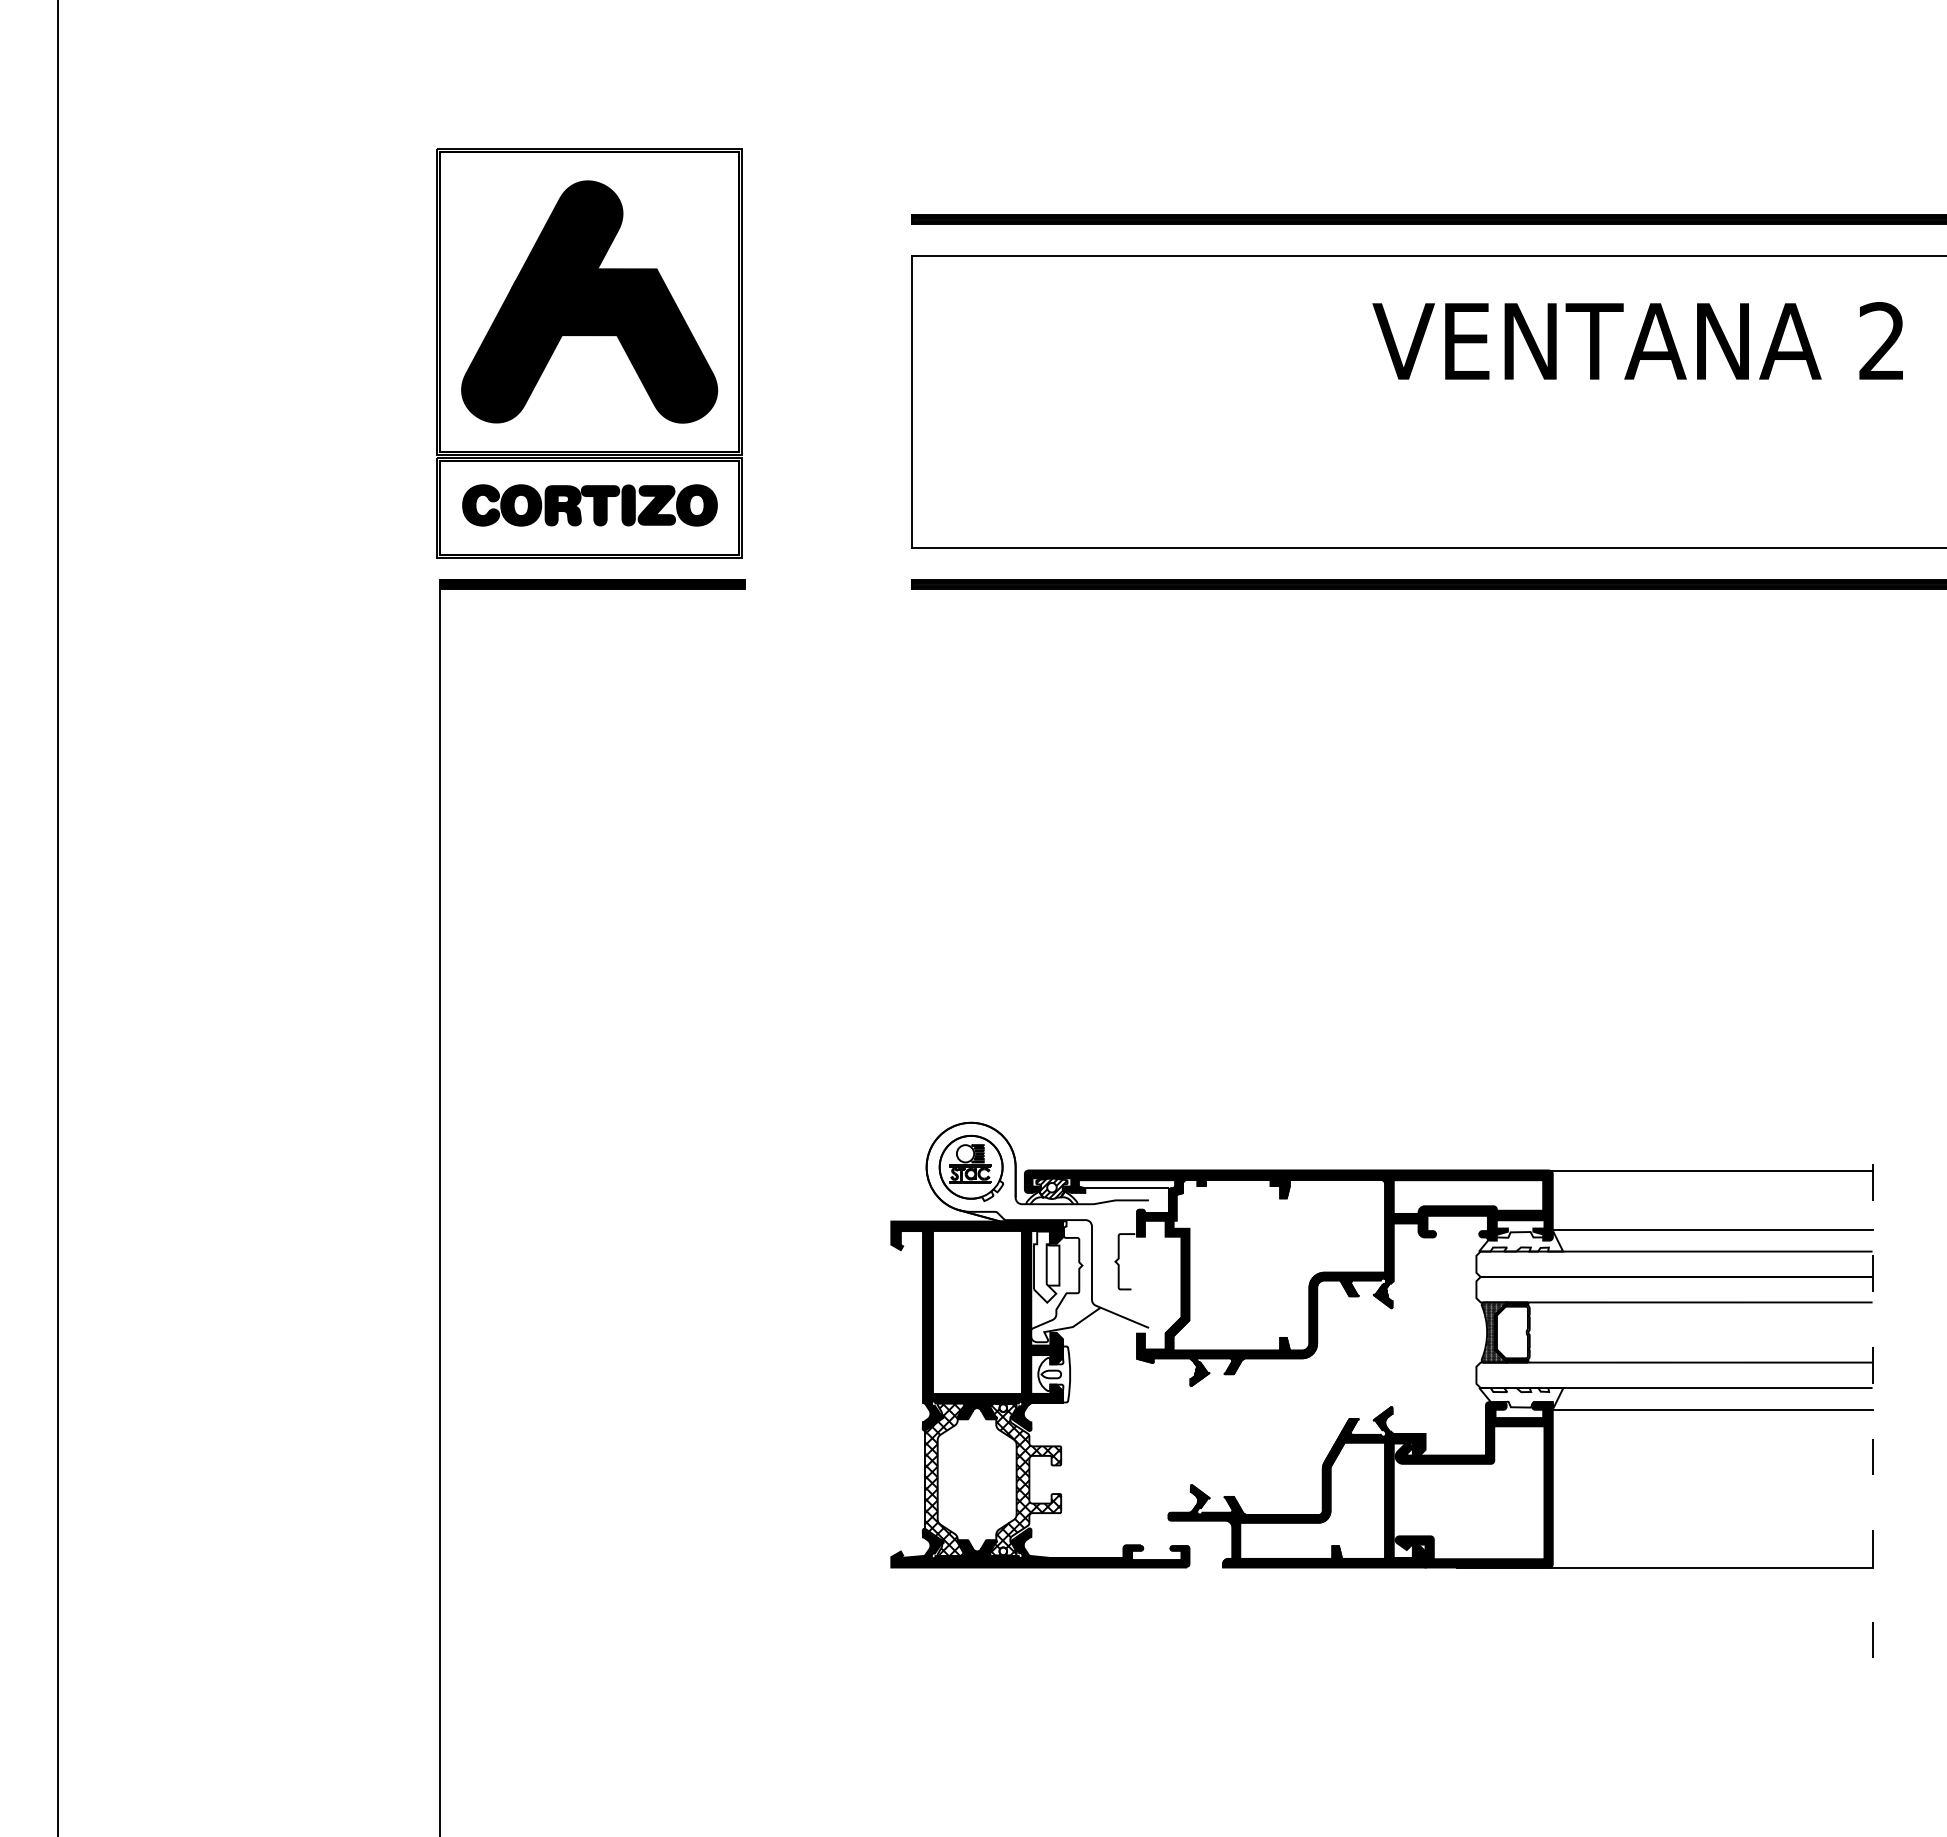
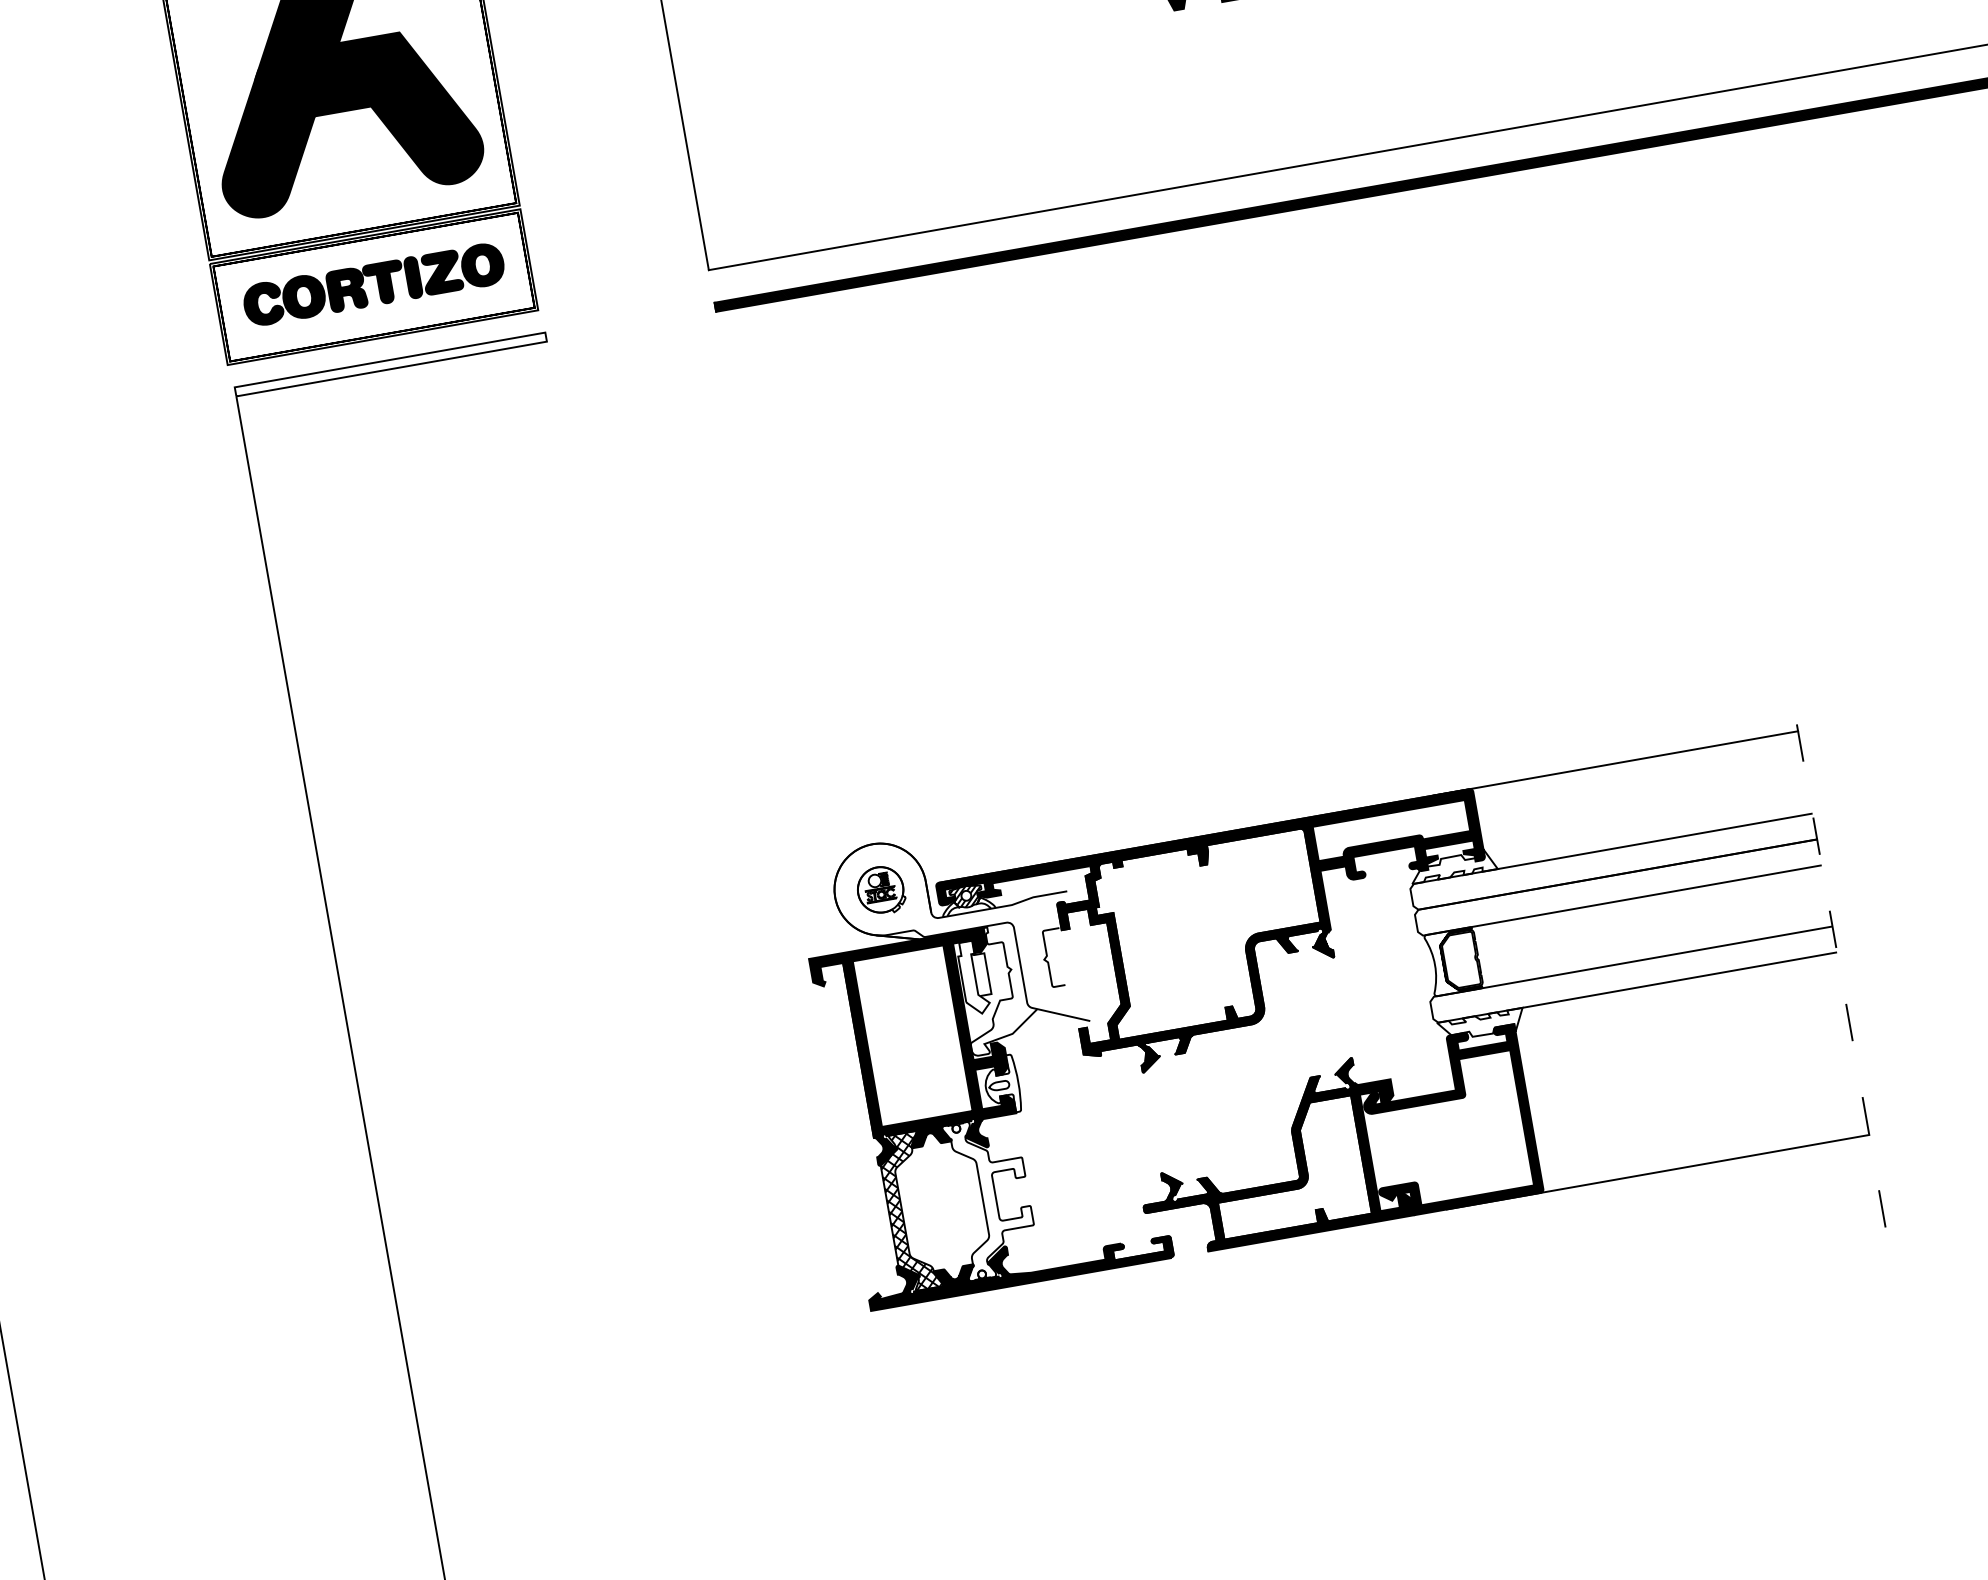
hatch: (592, 584) -> (390, 364), removed
part: (971, 1168) -> (881, 890), size x0.7
line: (1126, 1188) -> (1042, 883), removed
line: (1712, 1229) -> (1645, 819), removed
hatch: (1493, 1332) -> (1441, 963), removed
line: (1712, 1409) -> (1678, 1002), removed
hatch: (1025, 1479) -> (991, 1197), removed

